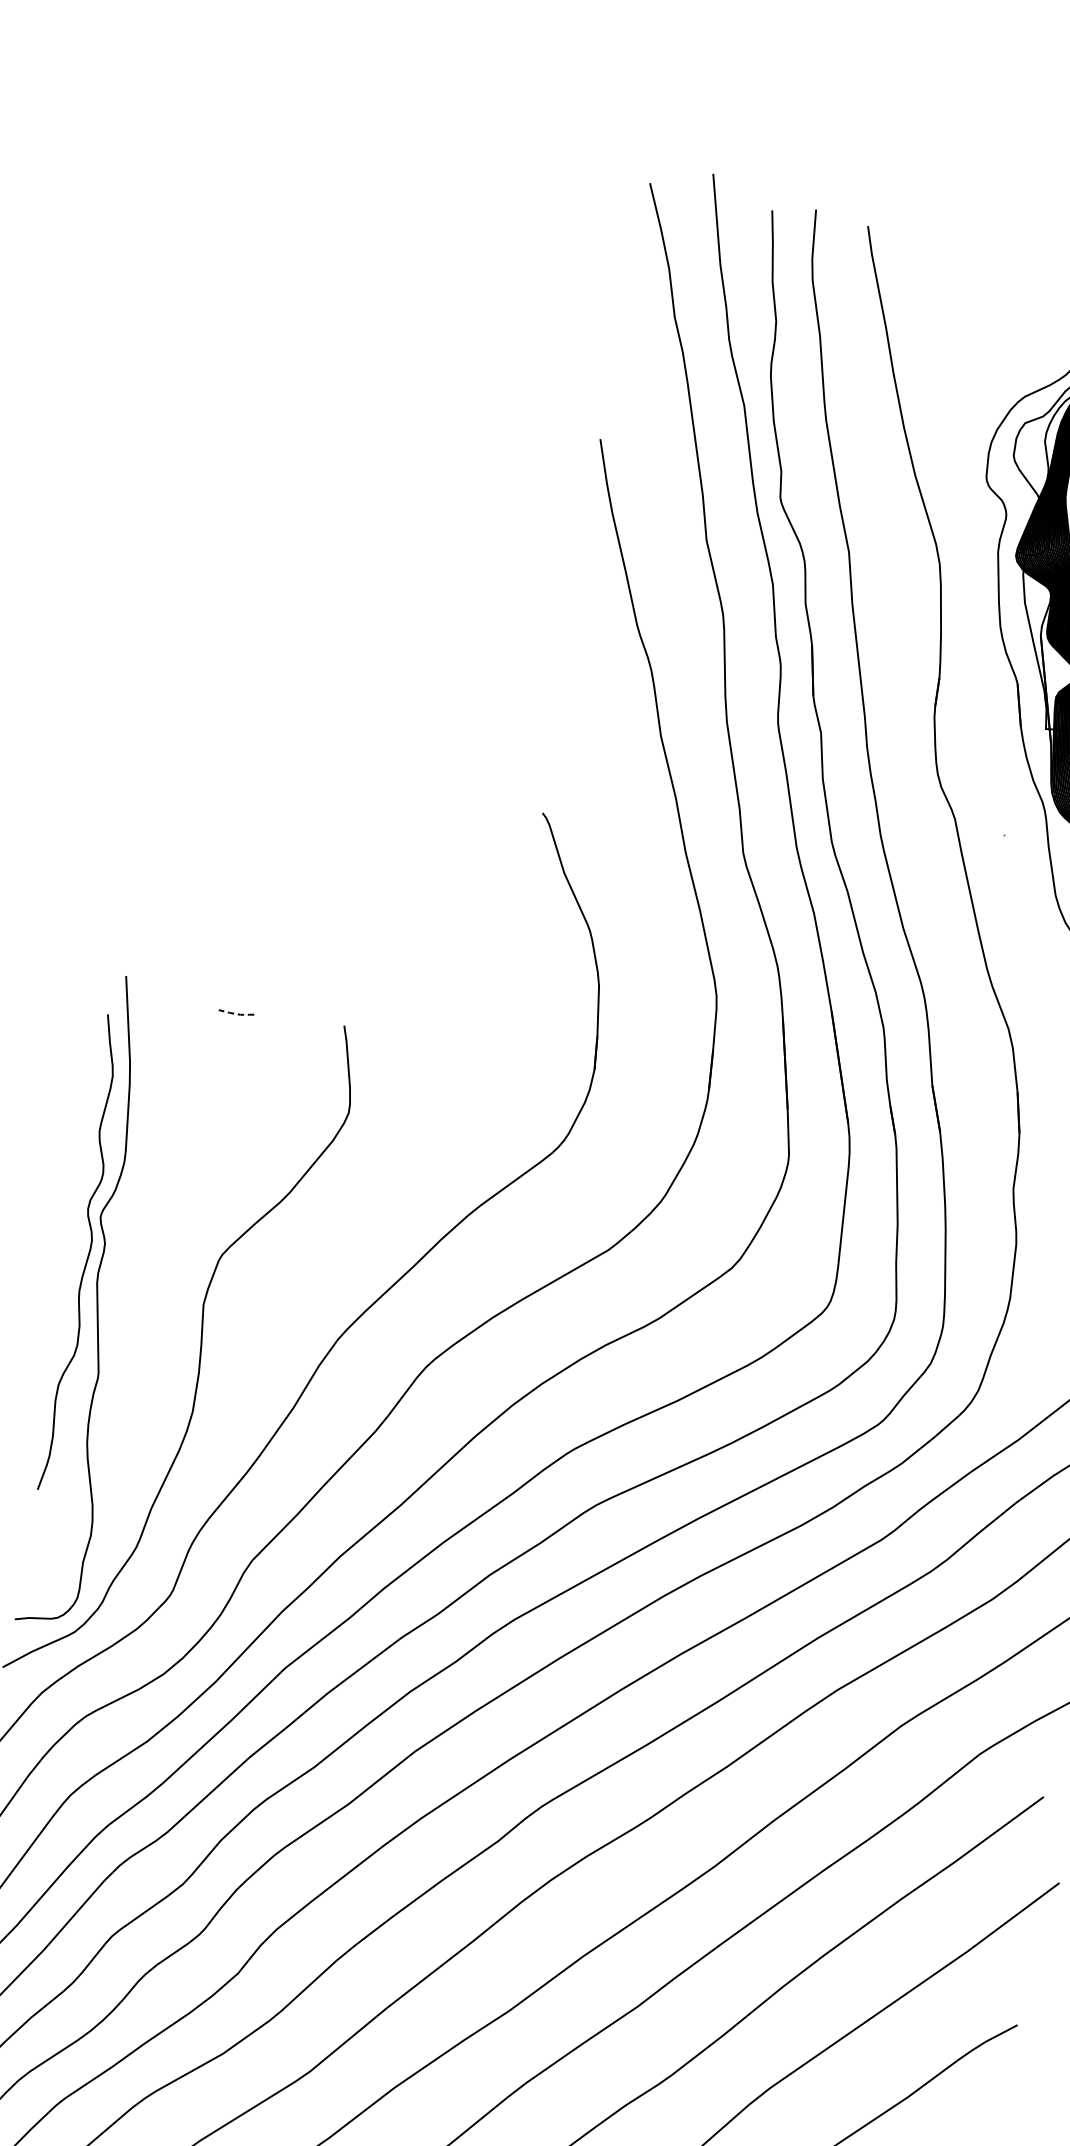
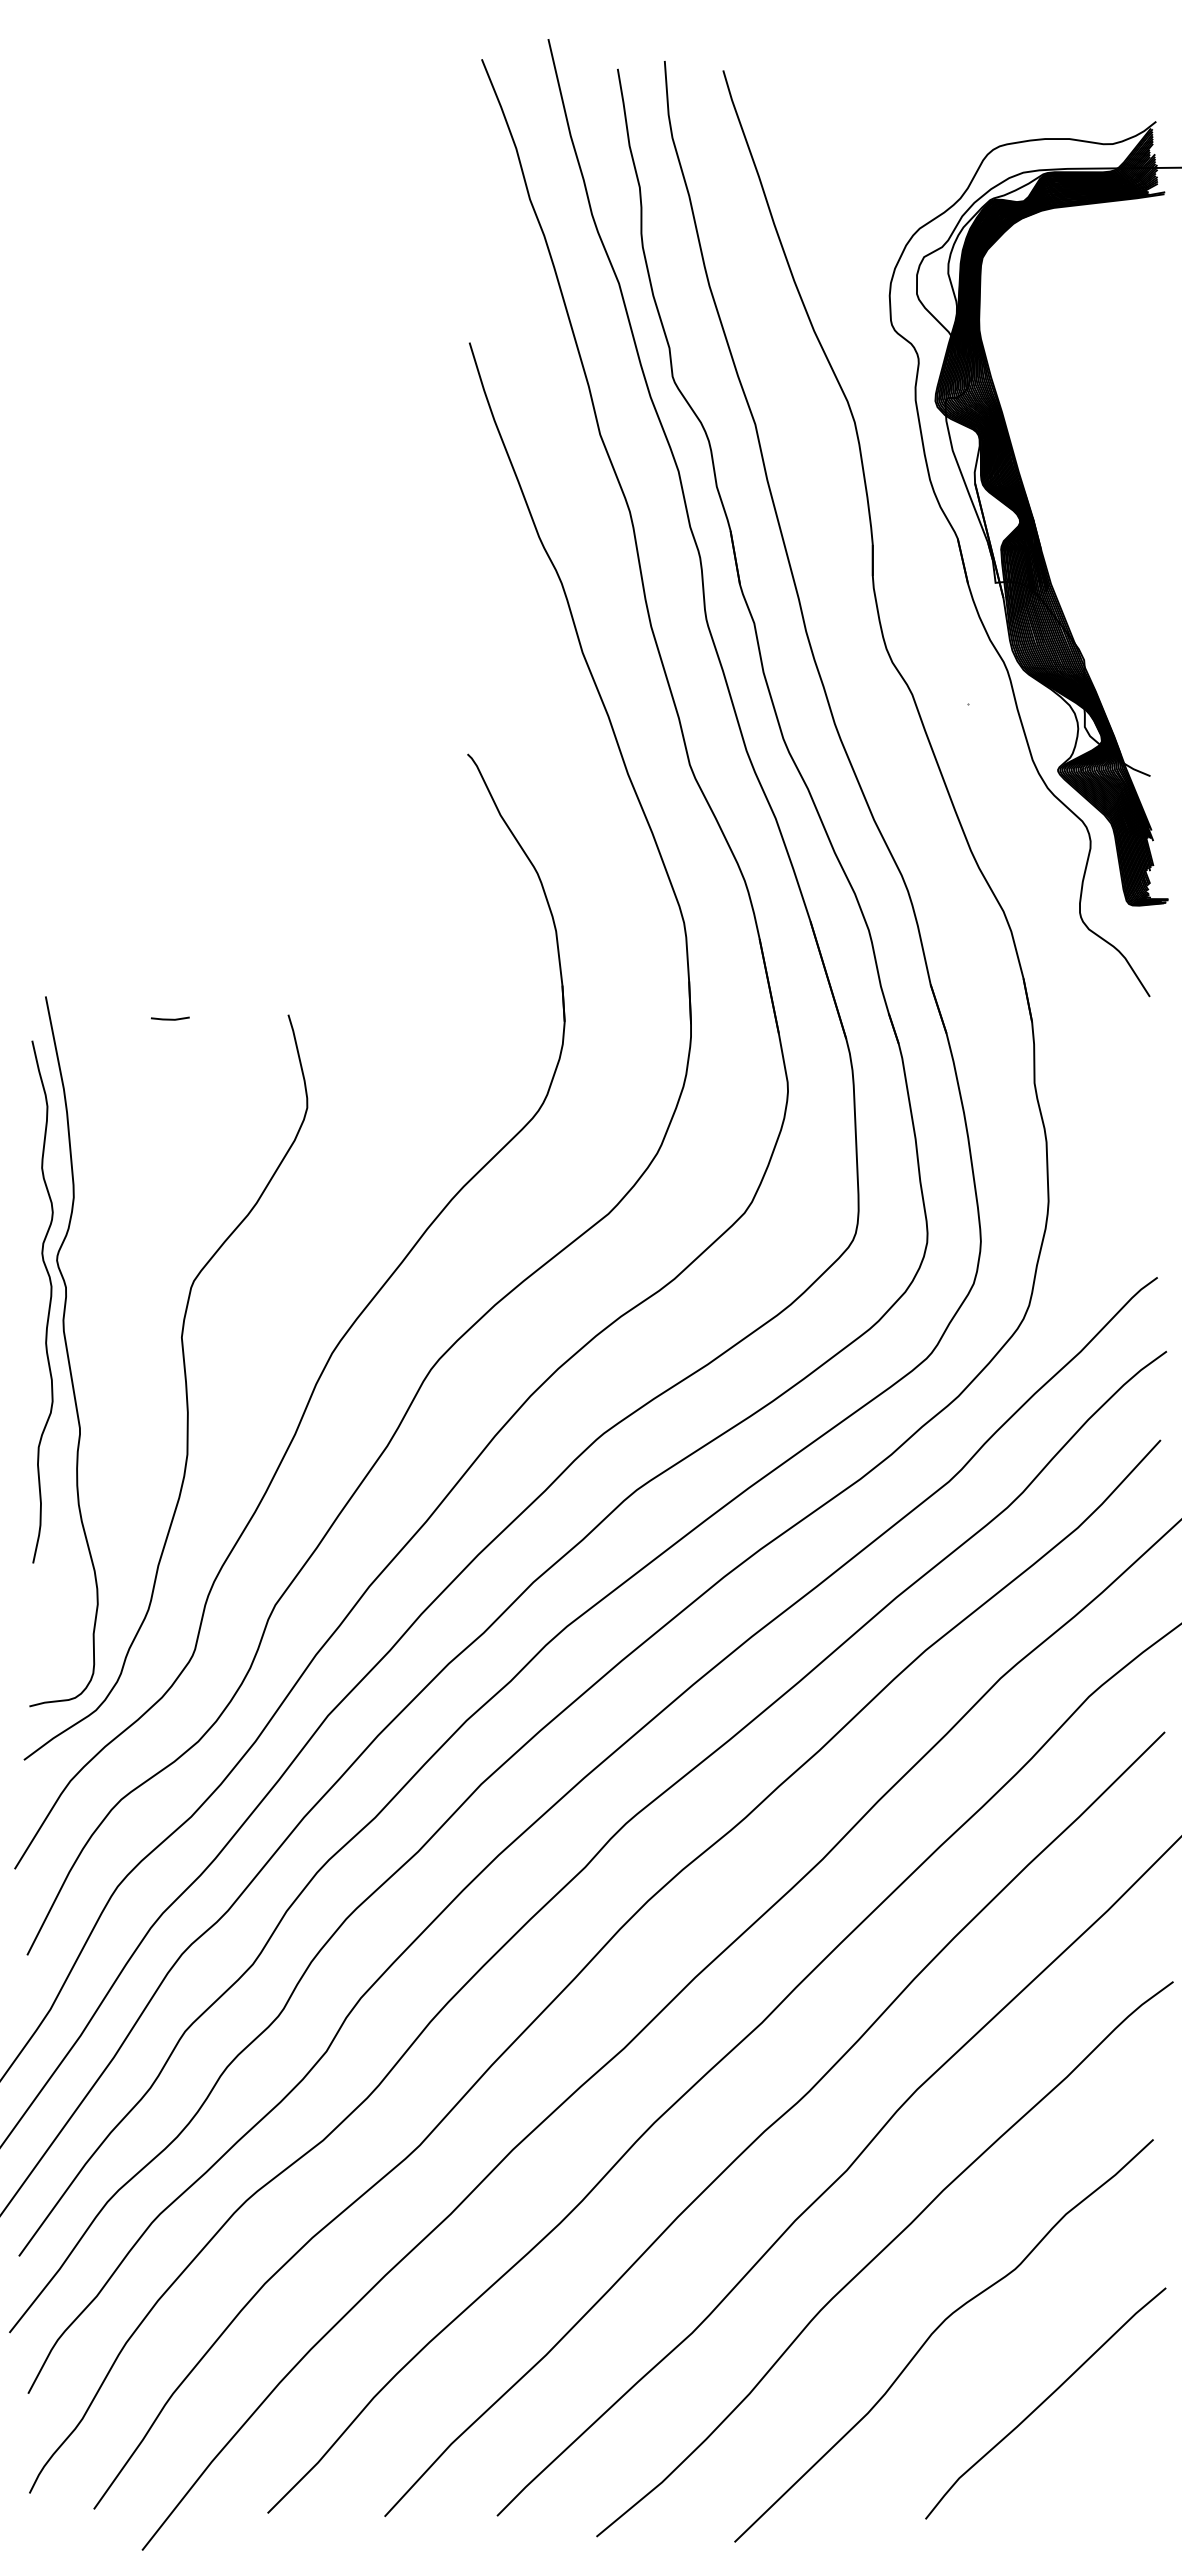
line: (235, 1013) -> (169, 1019), dashed -> solid

